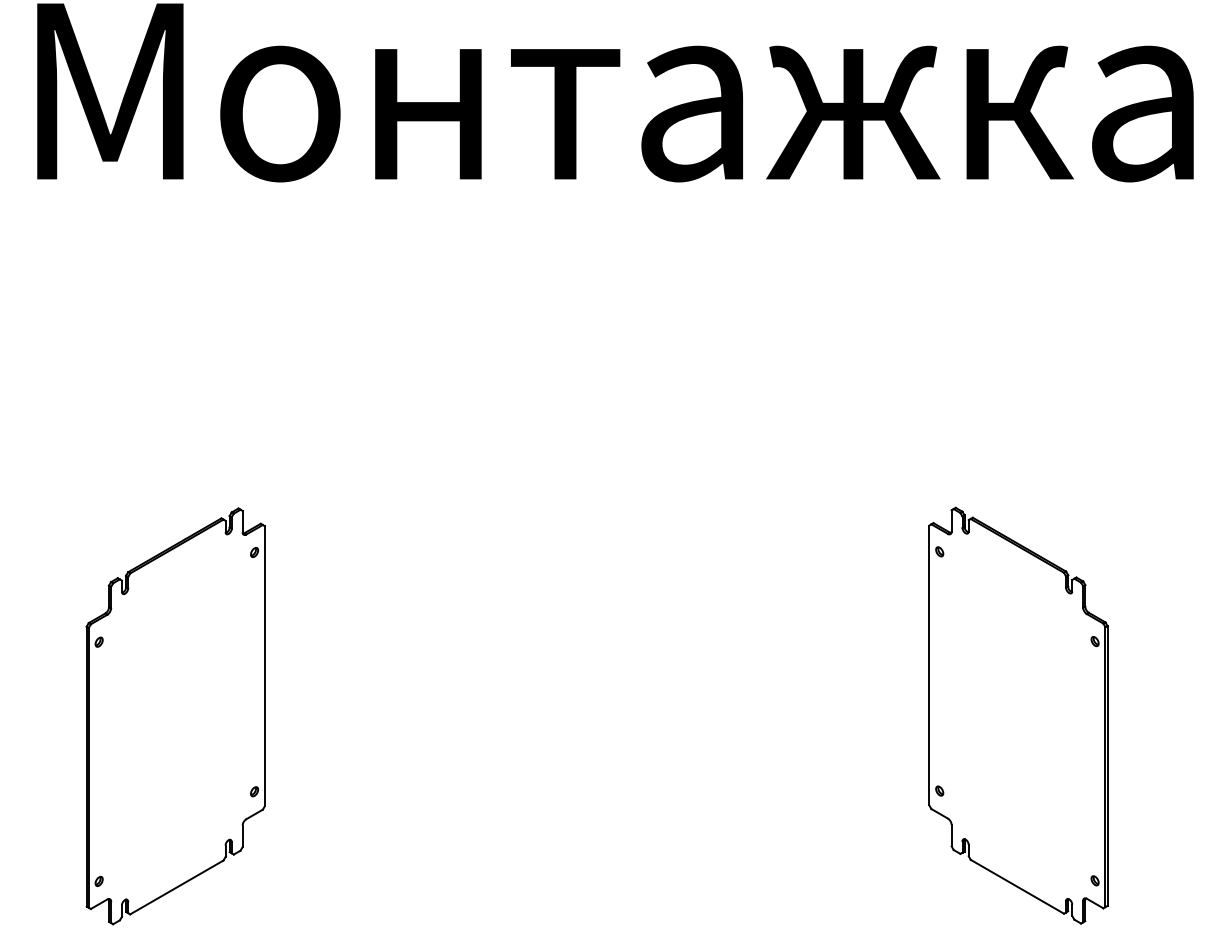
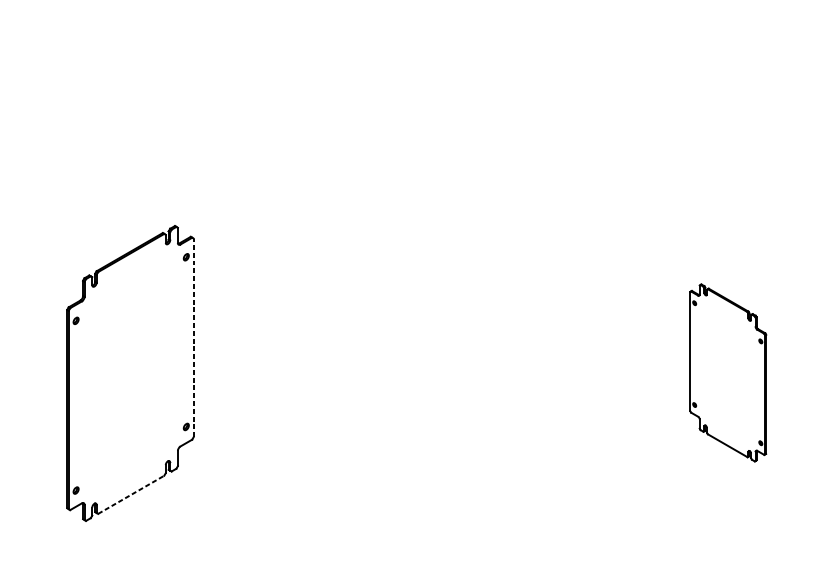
line: (264, 666) -> (193, 338), solid -> dashed
part: (1018, 715) -> (728, 372), size x0.6
line: (176, 887) -> (130, 494), solid -> dashed

